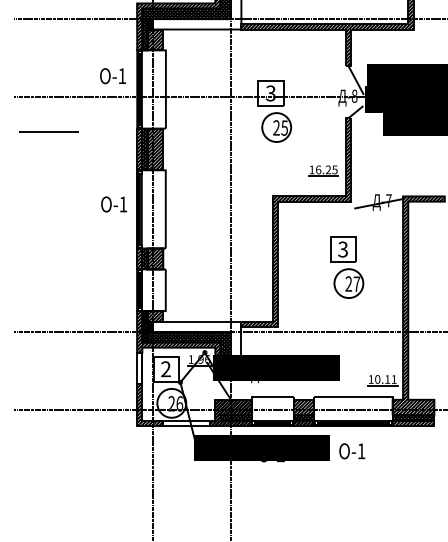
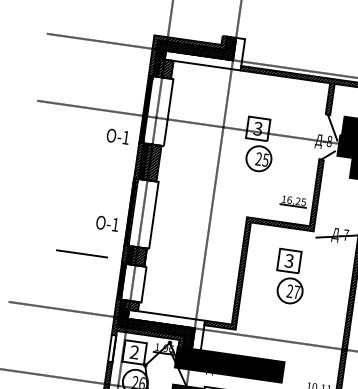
text: (112, 76) -> (117, 136), moved
line: (48, 131) -> (81, 253), moved
text: (113, 204) -> (107, 223), moved
part: (347, 267) -> (290, 276), moved

